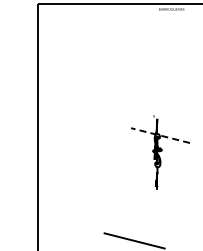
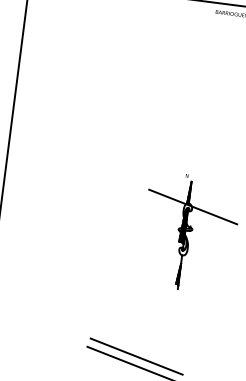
line: (160, 135) -> (193, 206), dashed -> solid
line: (136, 235) -> (136, 356), added

